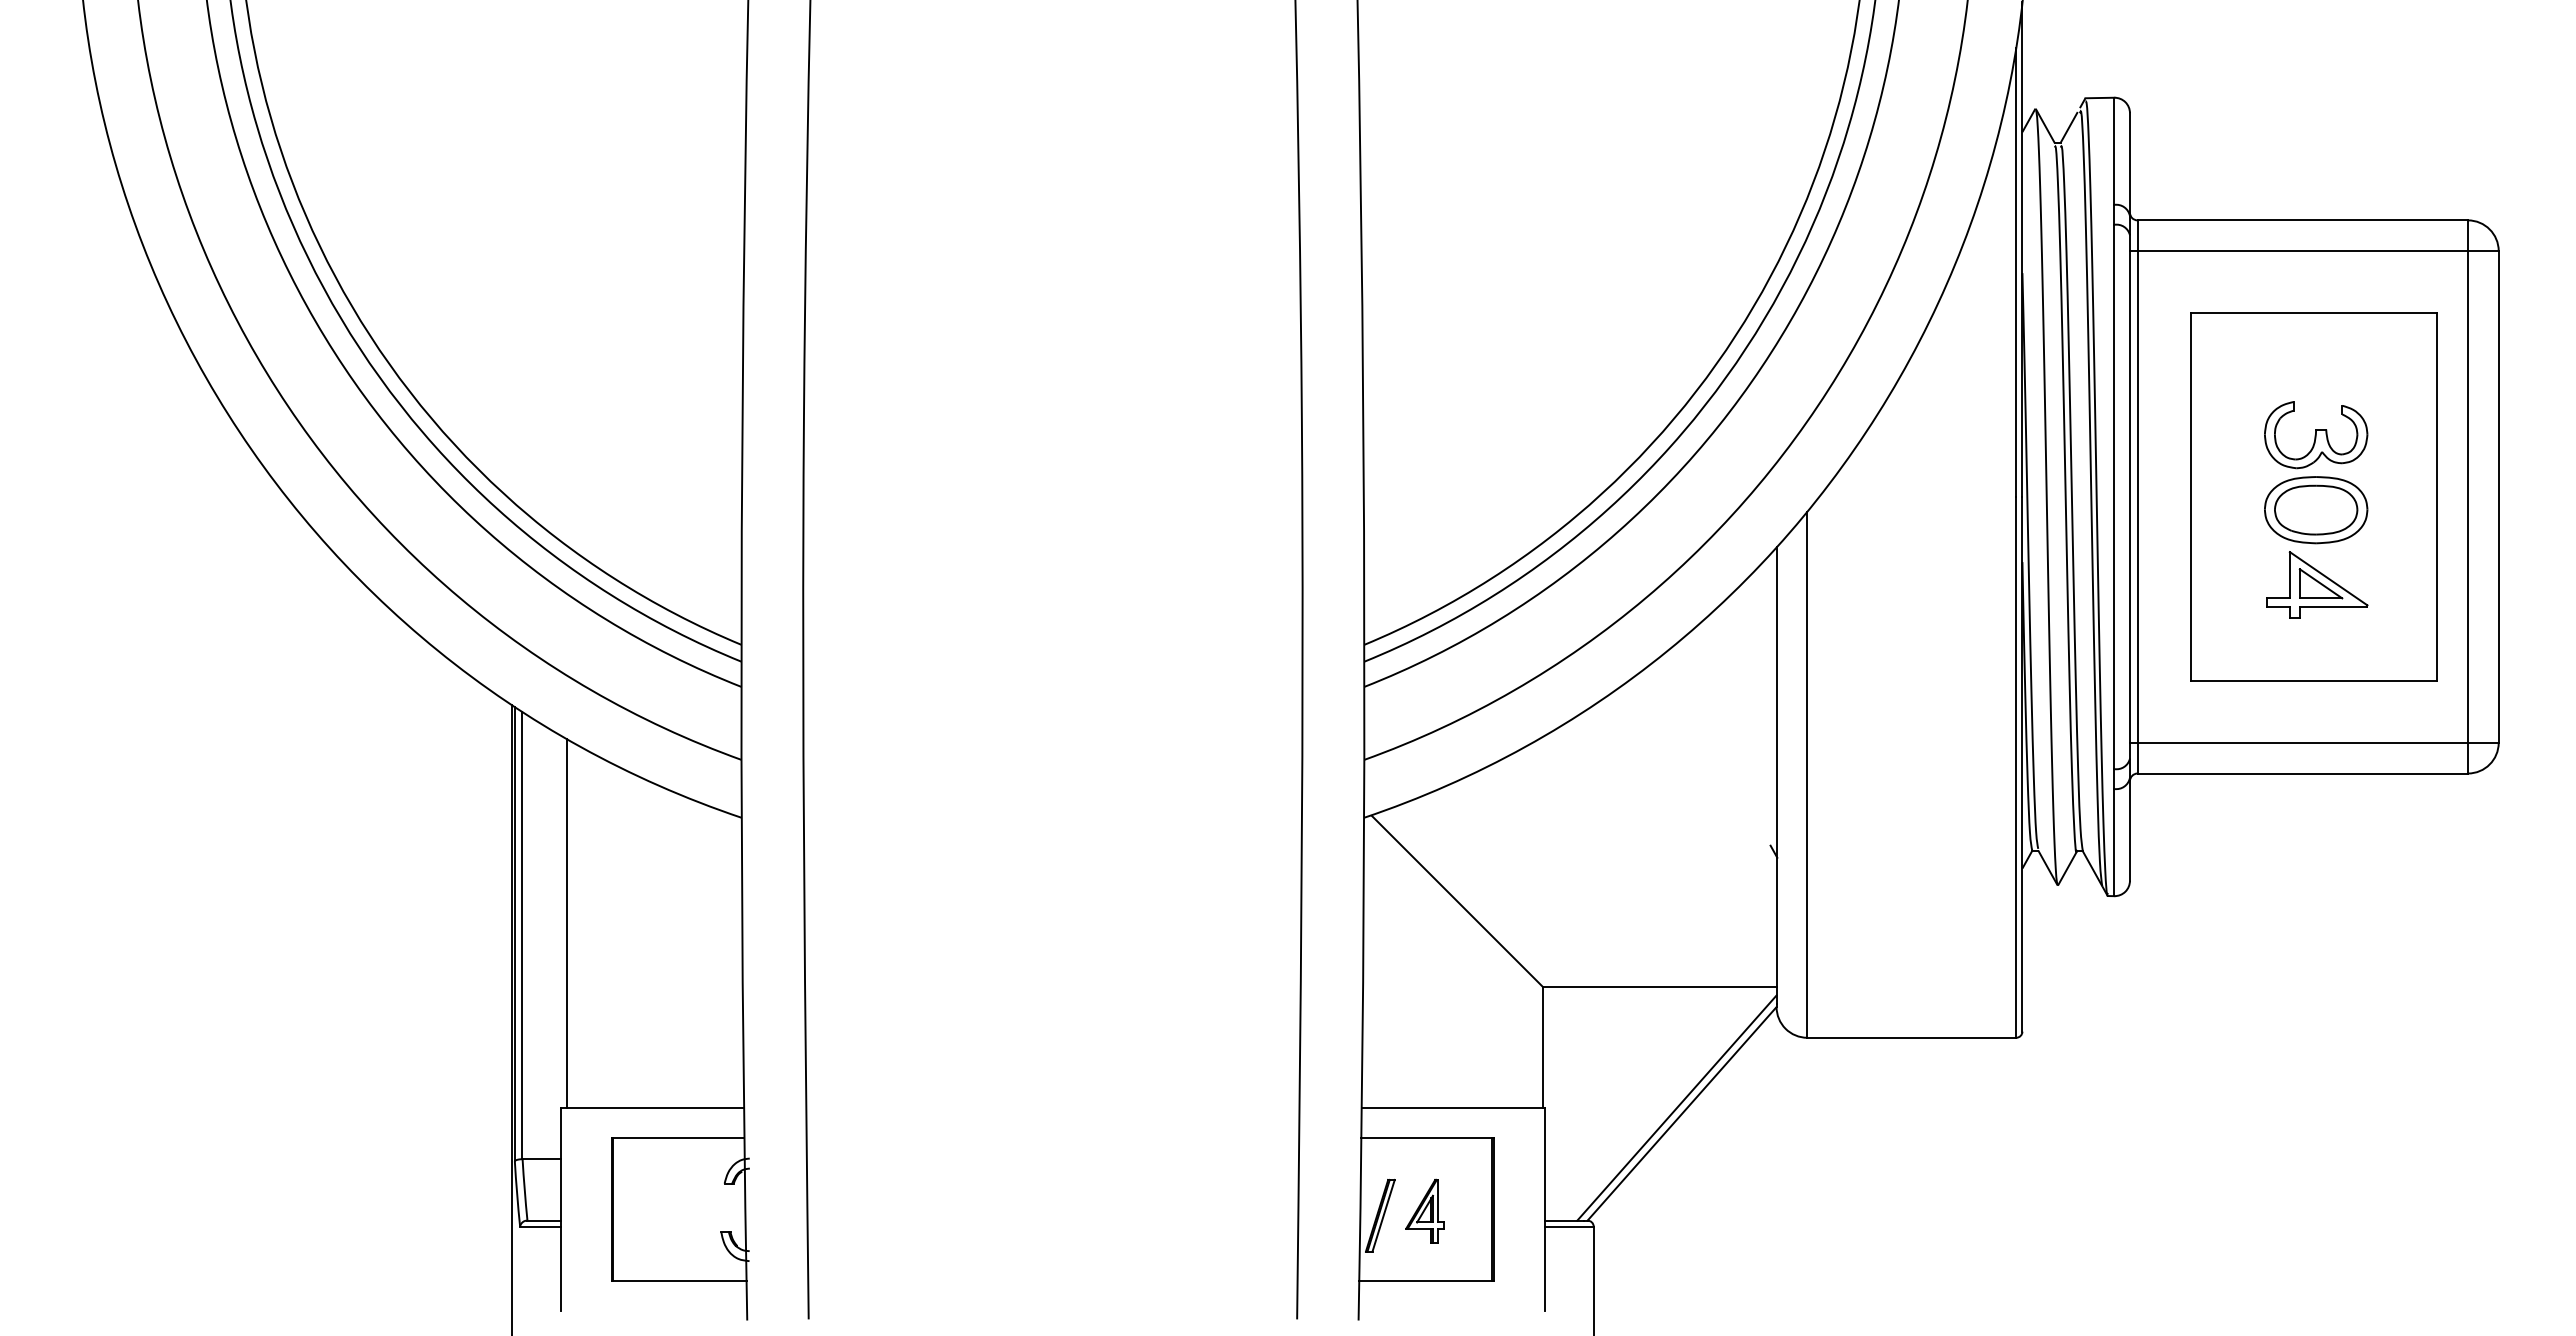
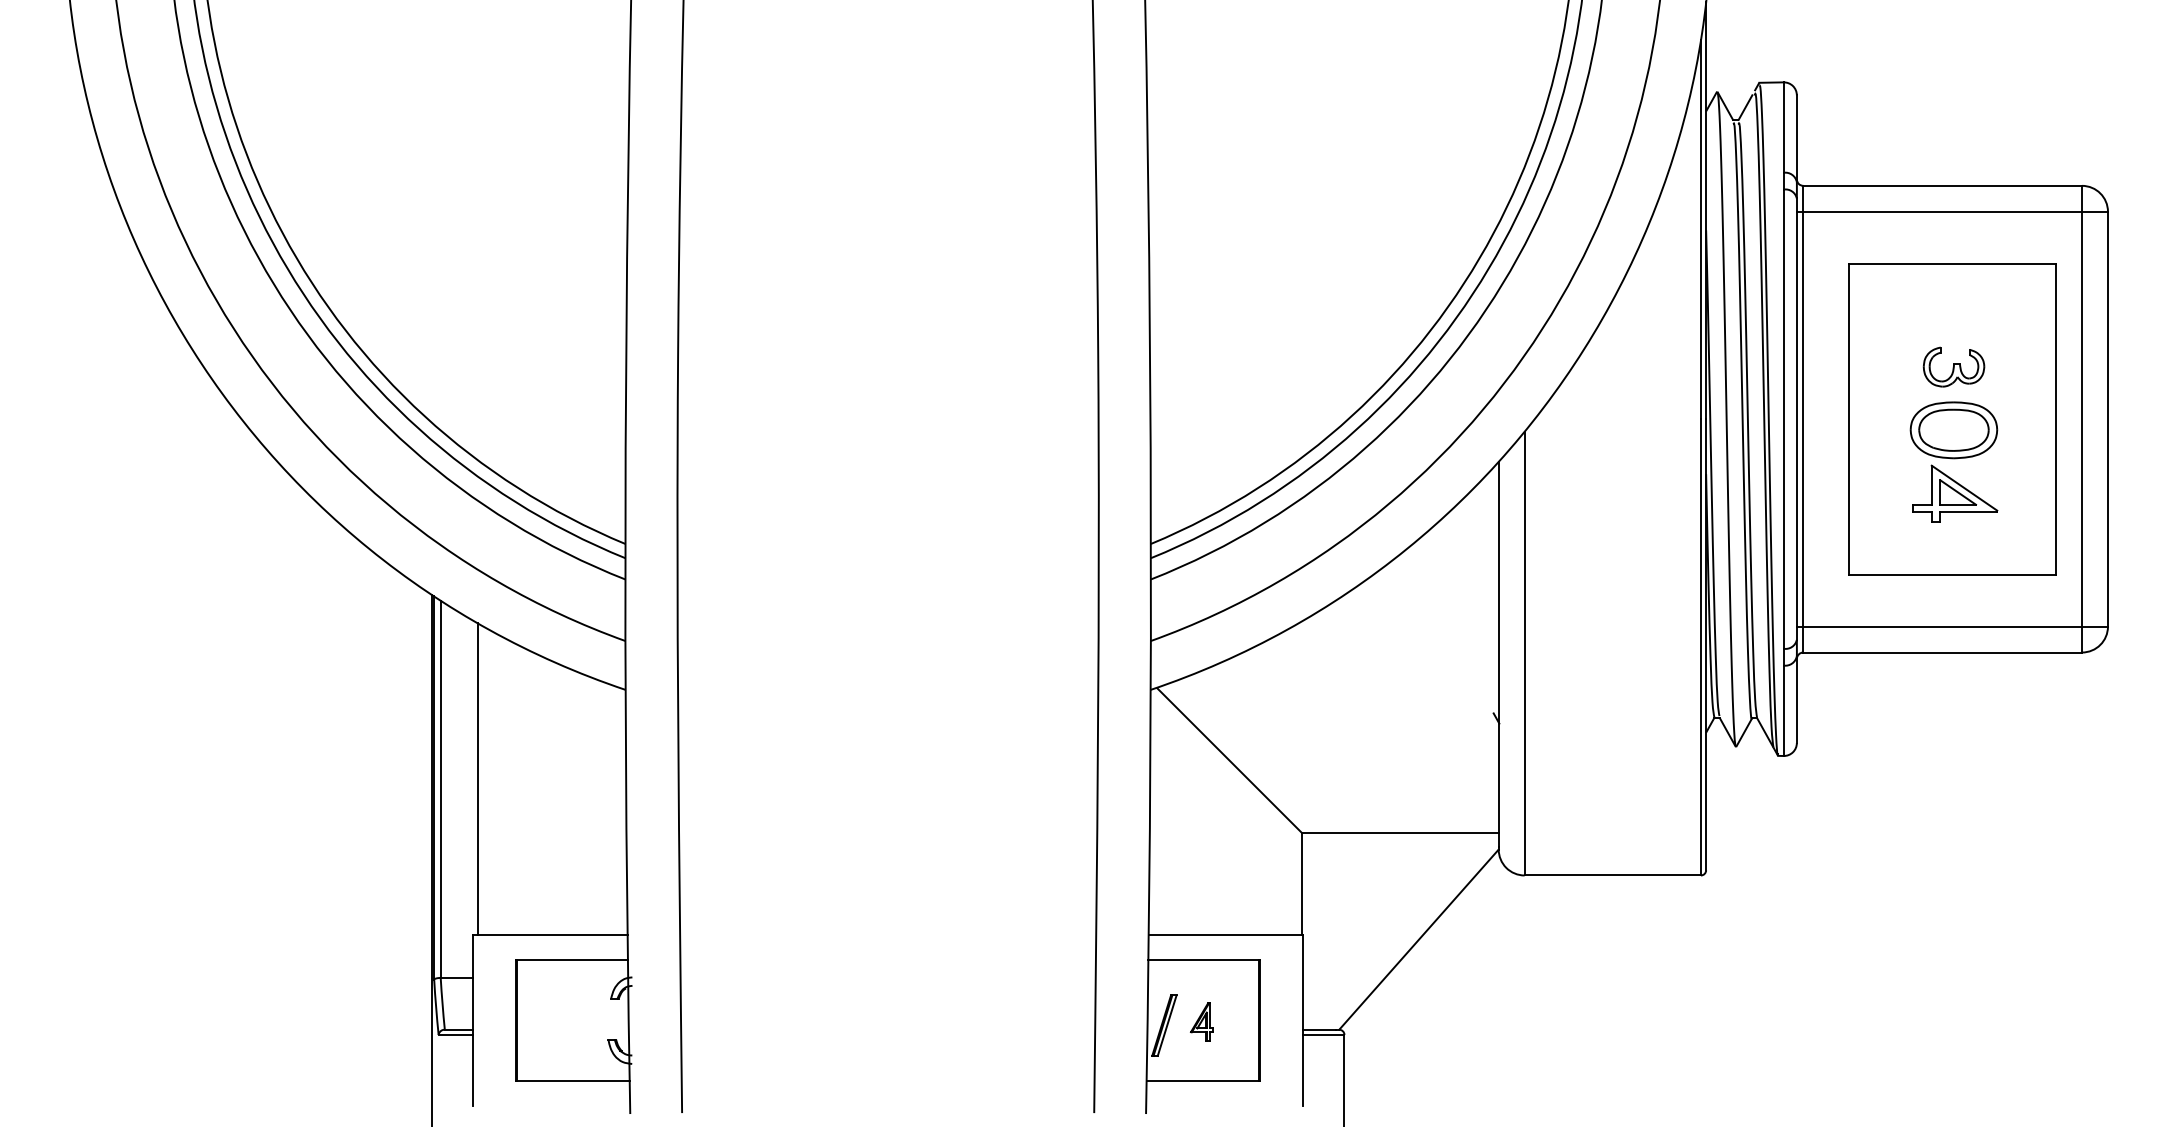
part: (2316, 435) -> (1954, 367), size x0.7
line: (1676, 1107) -> (1414, 934), removed
part: (1424, 1210) -> (1201, 1021), size x0.7

